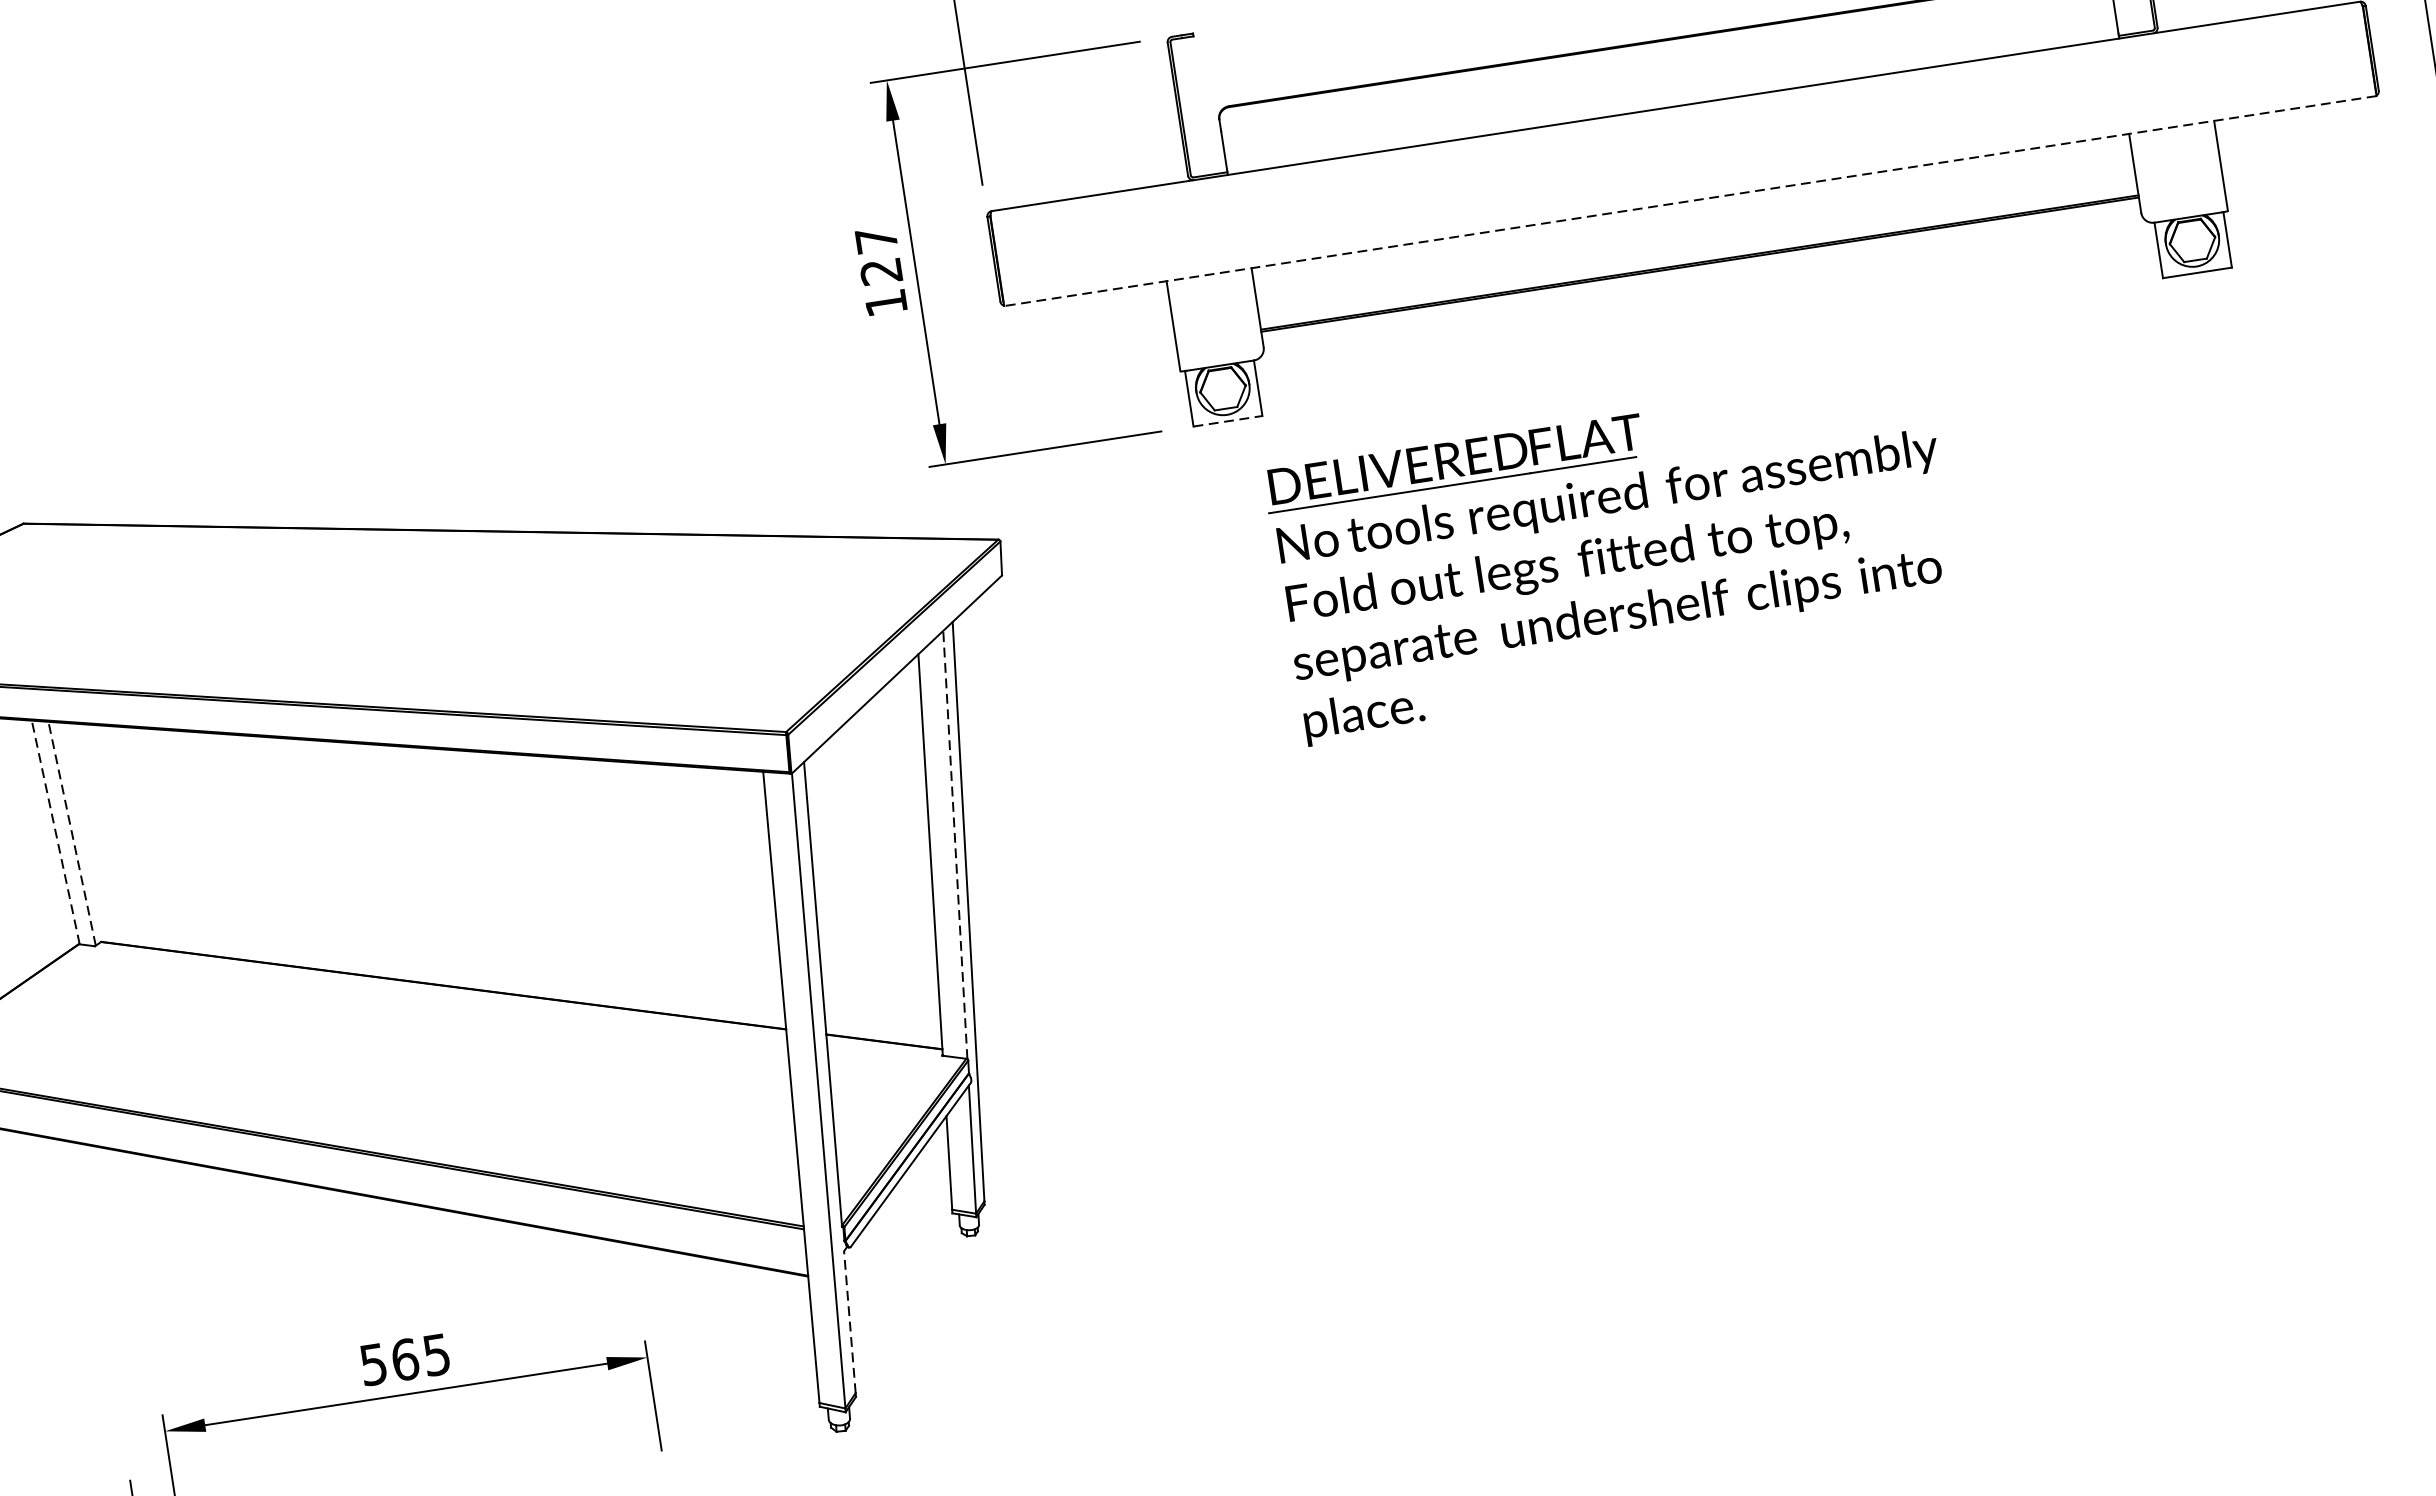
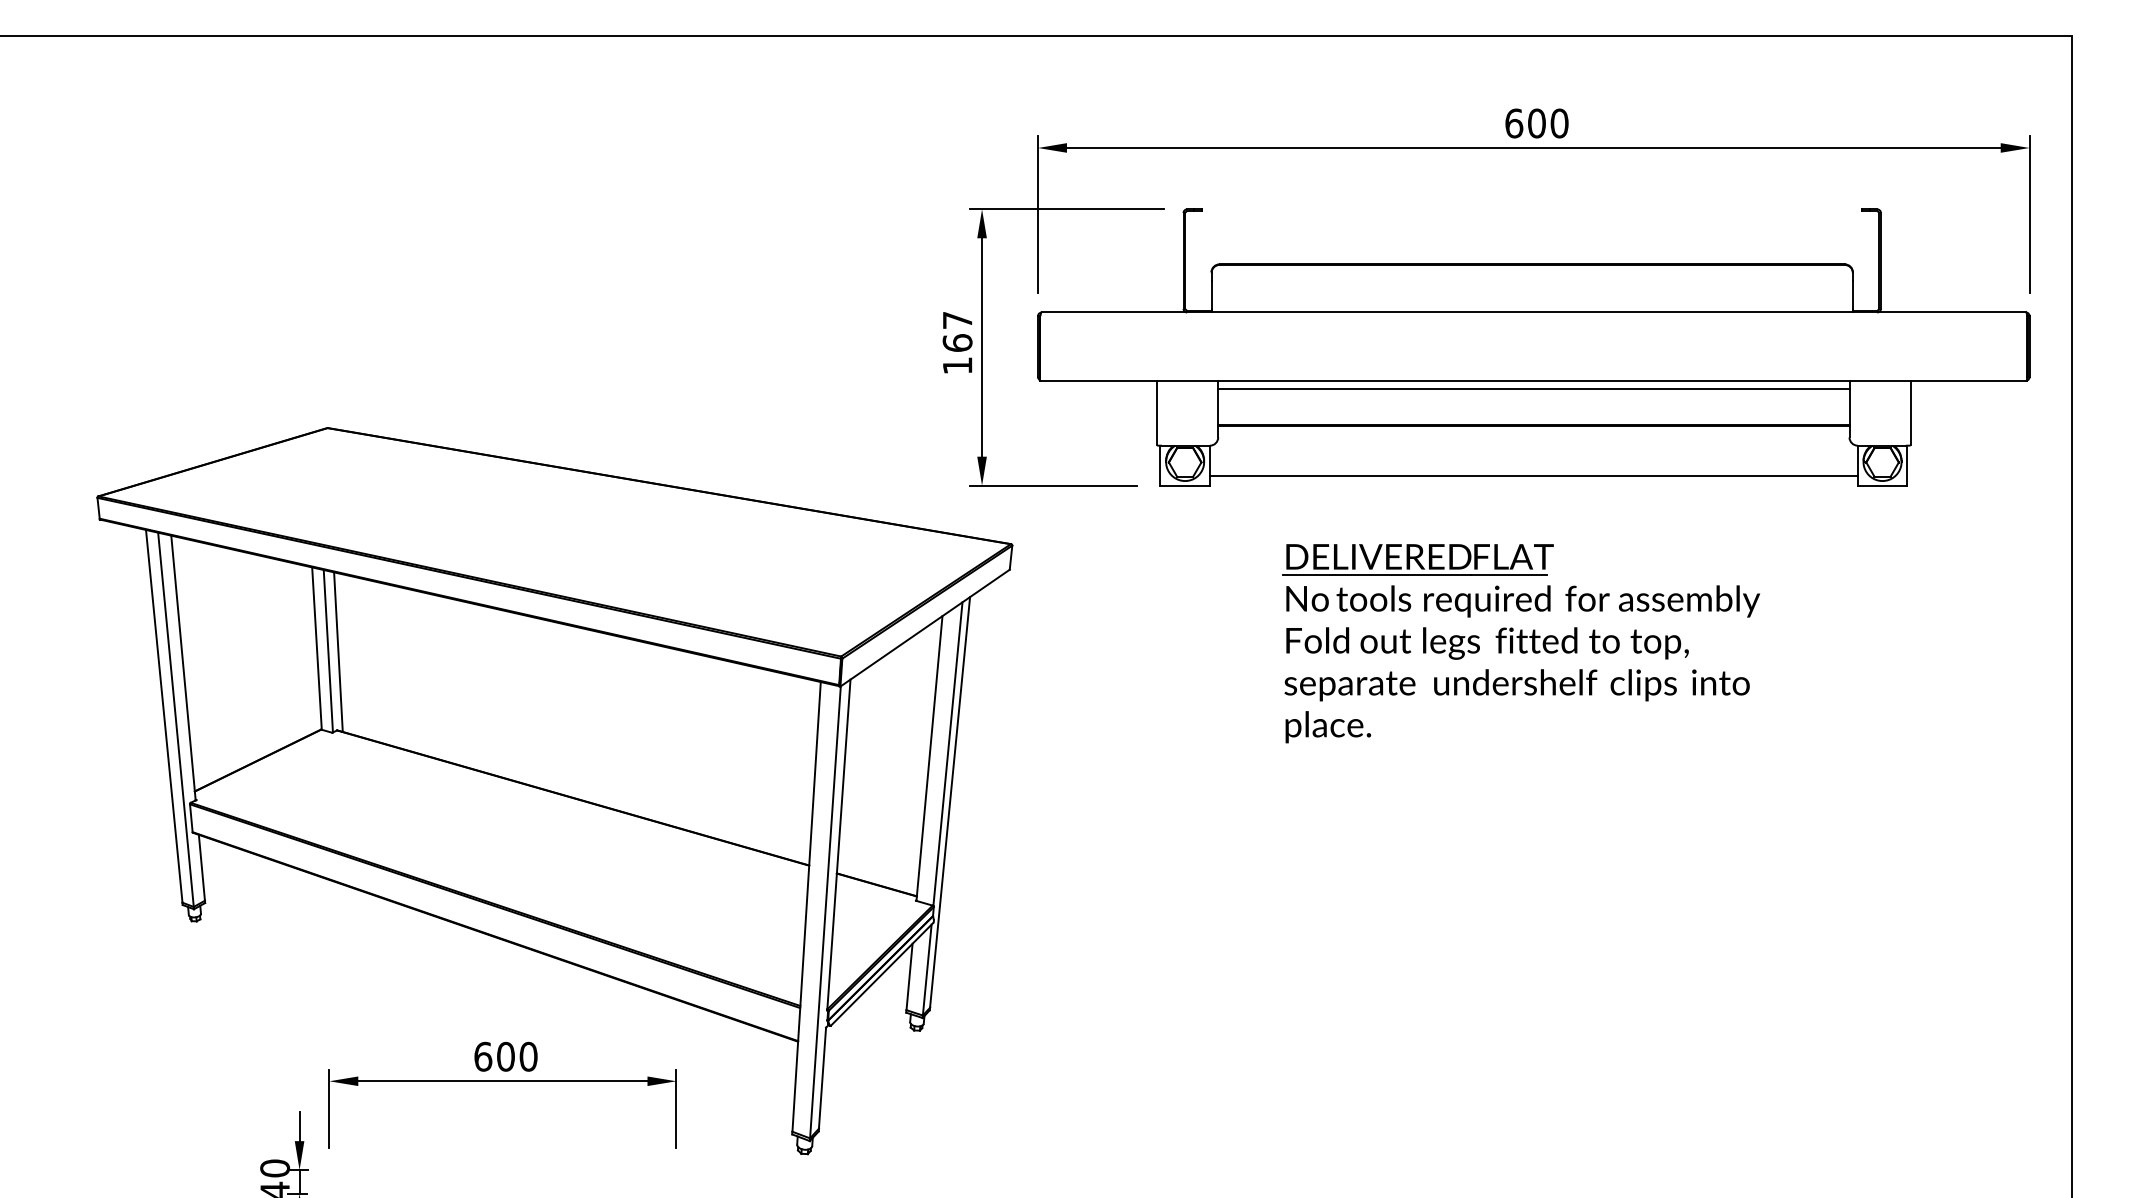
line: (1689, 201) -> (1533, 380), dashed -> solid
line: (1691, 212) -> (1533, 388), added
text: (881, 270) -> (957, 342), 127 -> 167
line: (1710, 333) -> (1533, 475), added
line: (1228, 421) -> (1185, 485), dashed -> solid
part: (1615, 558) -> (1521, 643), moved
line: (86, 831) -> (338, 651), added
line: (55, 832) -> (316, 648), dashed -> solid
line: (72, 832) -> (328, 650), dashed -> solid
line: (955, 843) -> (948, 753), dashed -> solid
line: (849, 1322) -> (822, 1078), dashed -> solid
text: (404, 1359) -> (505, 1056), 565 -> 600

